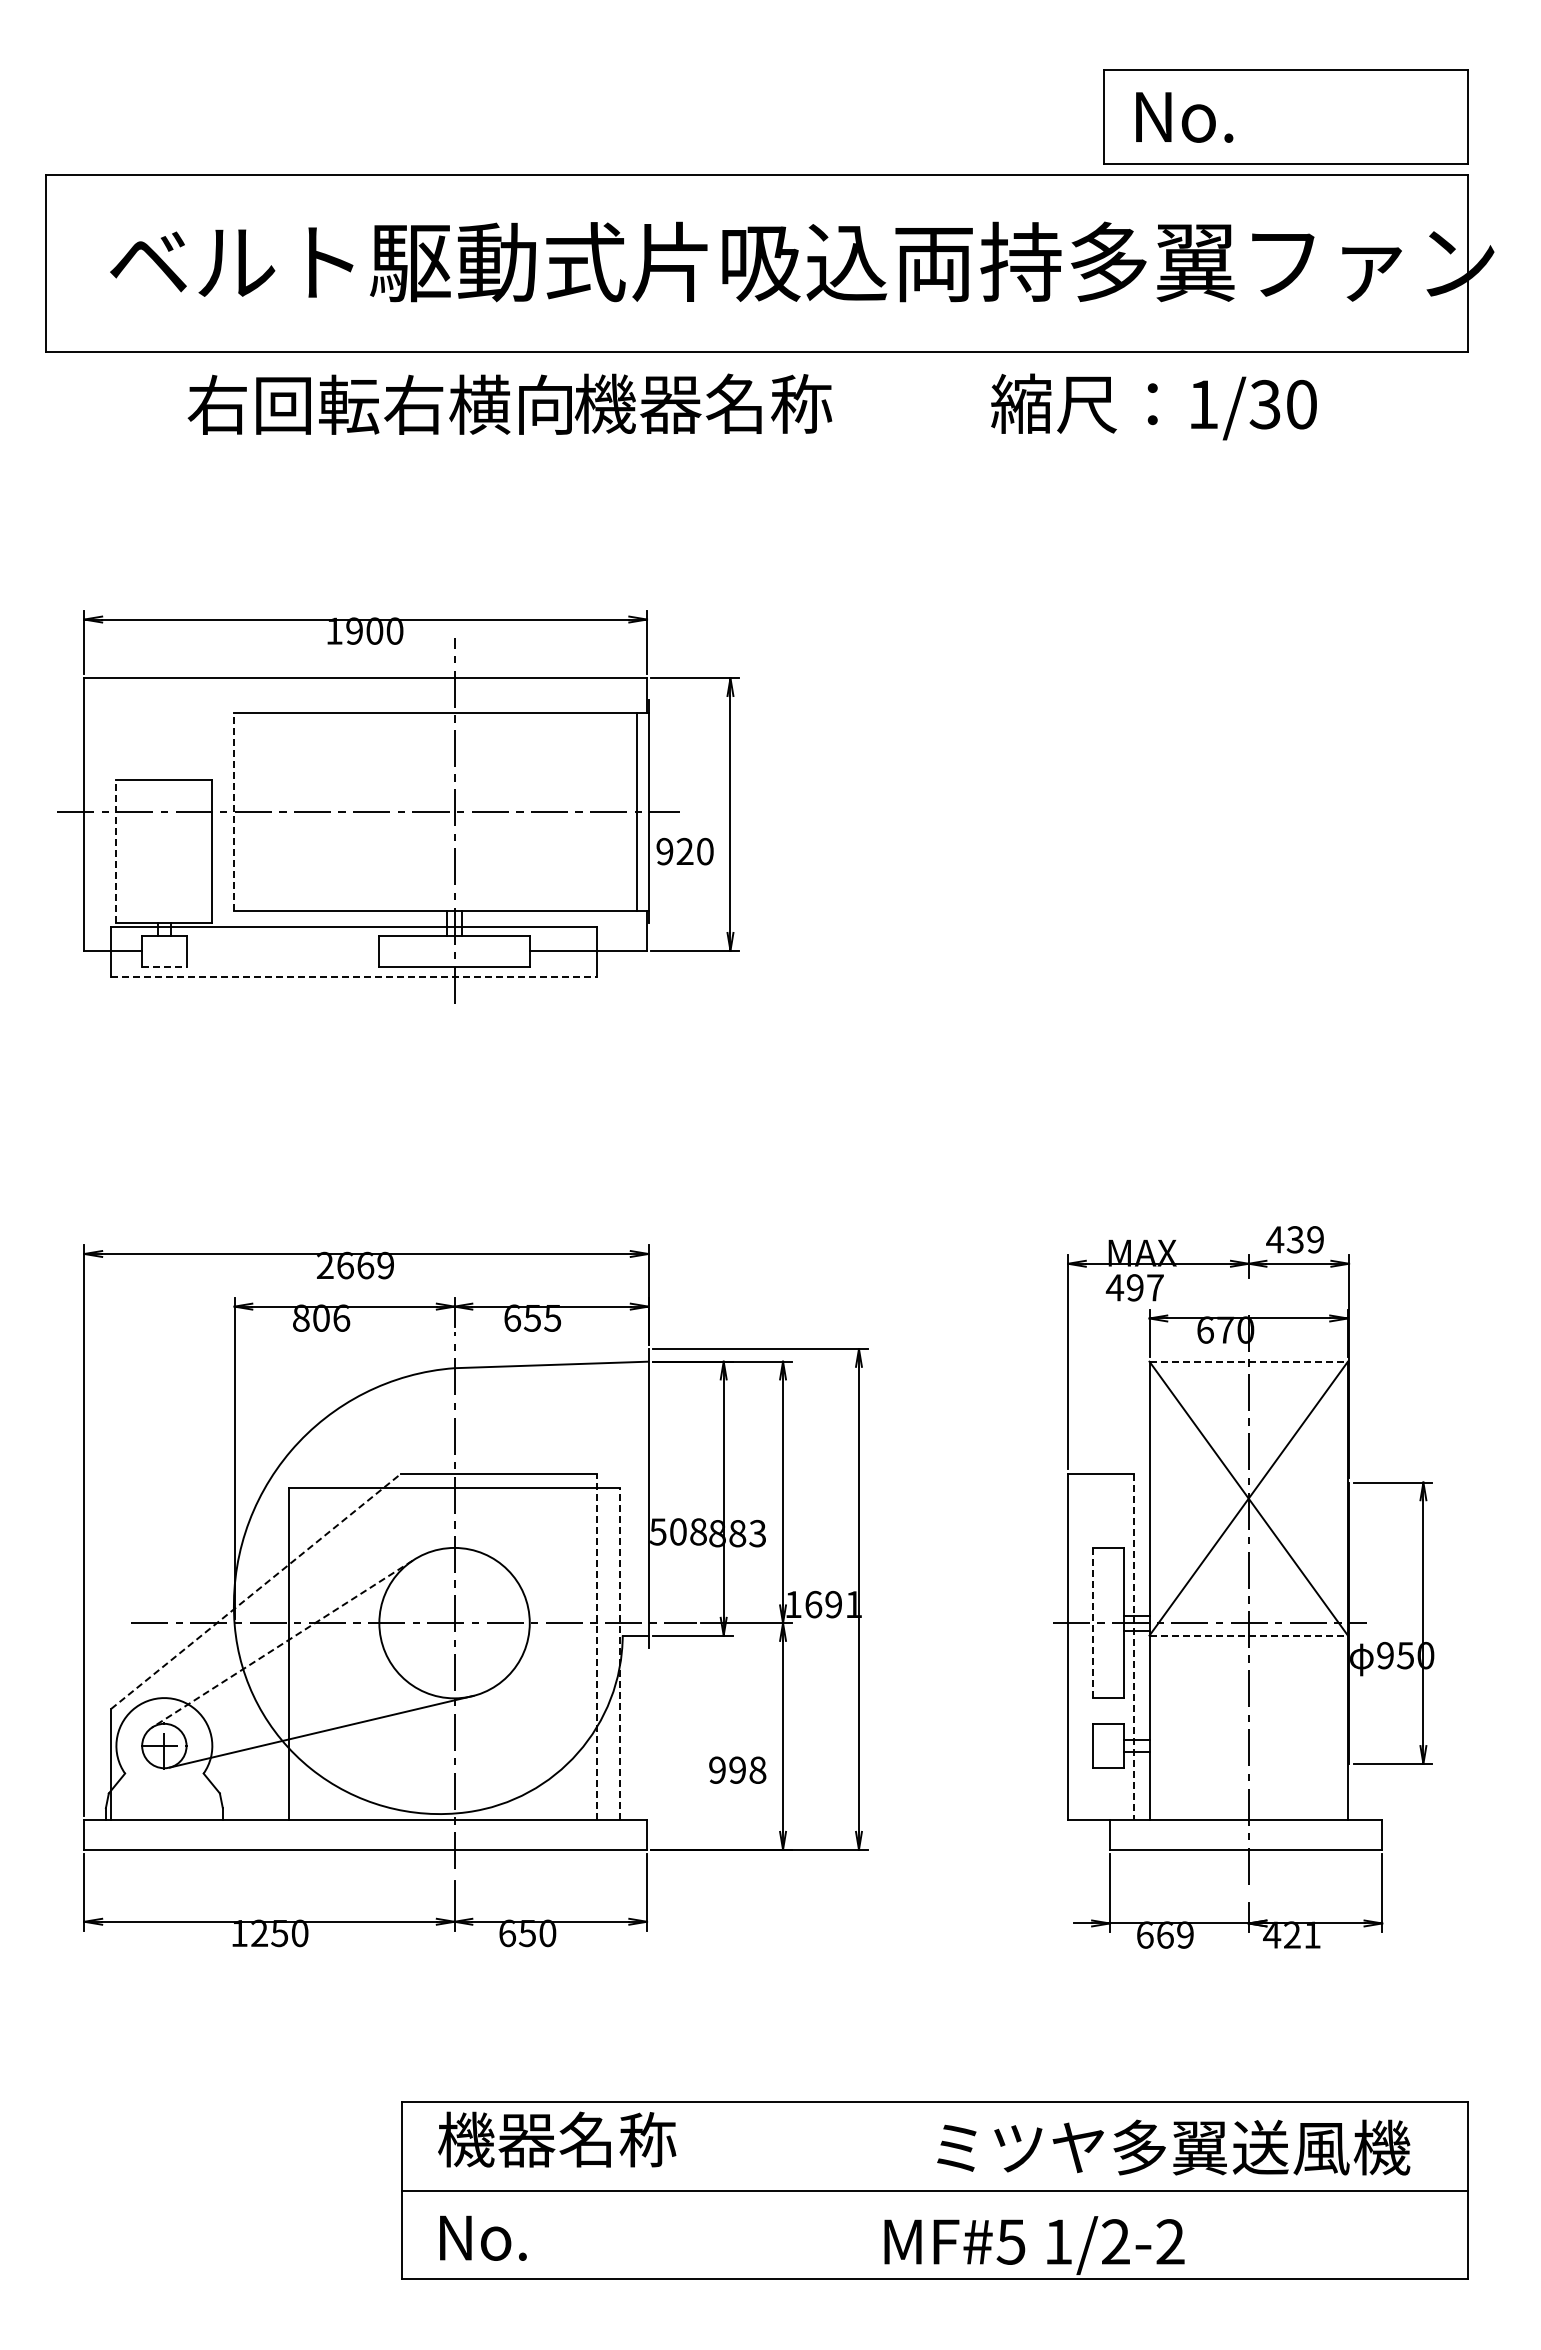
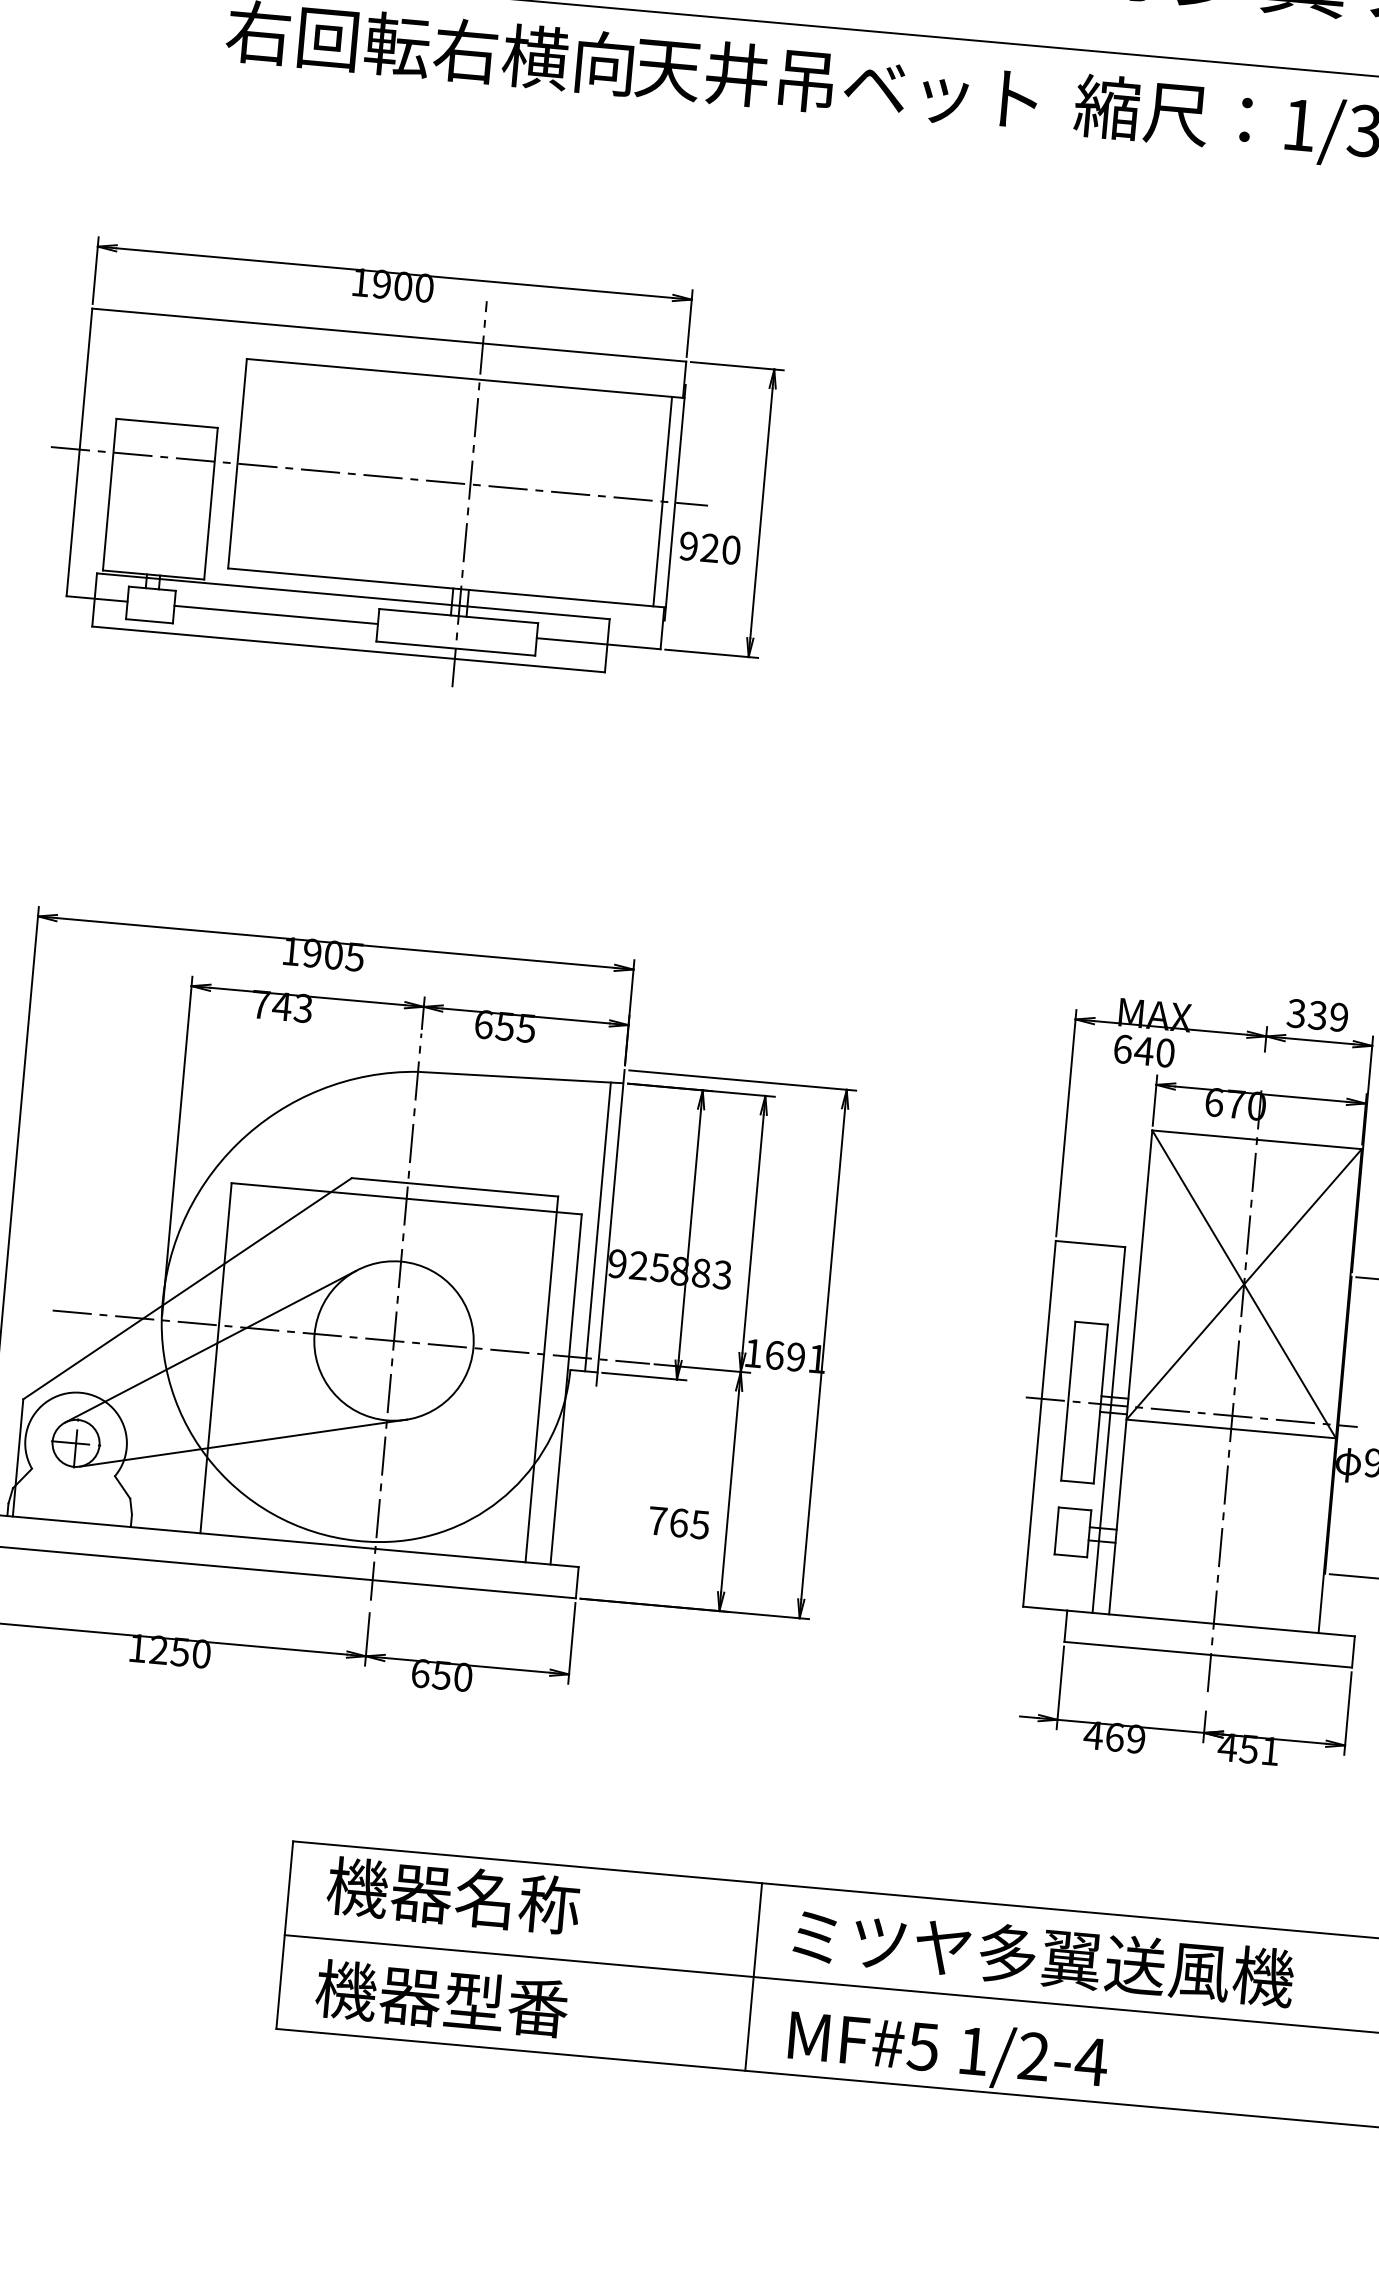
text: (764, 403) -> (836, 82), 機器名称 -> 天井吊ベット
line: (233, 811) -> (237, 463), dashed -> solid
line: (116, 851) -> (109, 494), dashed -> solid
line: (282, 950) -> (275, 614), added
line: (164, 967) -> (149, 621), dashed -> solid
line: (353, 977) -> (348, 649), dashed -> solid
text: (1275, 1239) -> (1296, 1013), 439 -> 339
text: (354, 1265) -> (322, 954), 2669 -> 1905
text: (1134, 1287) -> (1143, 1050), 497 -> 640
text: (321, 1317) -> (282, 1005), 806 -> 743
line: (1249, 1361) -> (1257, 1139), dashed -> solid
line: (636, 1498) -> (597, 1226), added
text: (678, 1531) -> (639, 1265), 508 -> 925
line: (256, 1591) -> (187, 1288), dashed -> solid
line: (1093, 1623) -> (1068, 1401), dashed -> solid
line: (1249, 1635) -> (1232, 1428), dashed -> solid
line: (282, 1644) -> (210, 1347), dashed -> solid
line: (596, 1646) -> (541, 1379), dashed -> solid
line: (1133, 1647) -> (1108, 1430), dashed -> solid
line: (620, 1654) -> (566, 1389), dashed -> solid
text: (737, 1769) -> (678, 1522), 998 -> 765
text: (1144, 1934) -> (1093, 1734), 669 -> 469
text: (1291, 1934) -> (1248, 1748), 421 -> 451
text: (1173, 2147) -> (1043, 1956), moved
line: (845, 2190) -> (753, 1976), added
text: (555, 2237) -> (442, 1999), No. -> 機器型番
text: (1170, 2241) -> (1091, 2061), 1/2-2 -> 1/2-4

